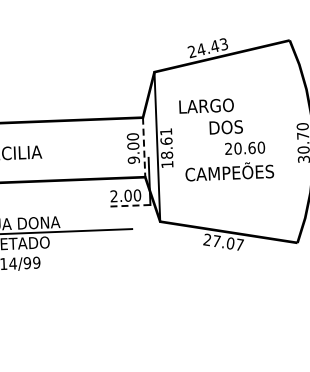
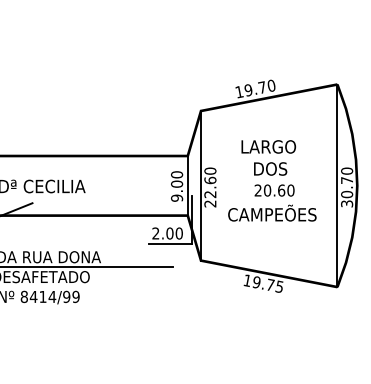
text: (208, 48) -> (255, 89), 24.43 -> 19.70
text: (206, 105) -> (268, 146), moved
line: (293, 141) -> (337, 185), added
line: (143, 147) -> (187, 185), dashed -> solid
text: (166, 148) -> (210, 187), 18.61 -> 22.60
text: (244, 148) -> (274, 190), moved
line: (129, 205) -> (170, 243), dashed -> solid
text: (223, 242) -> (263, 283), 27.07 -> 19.75

